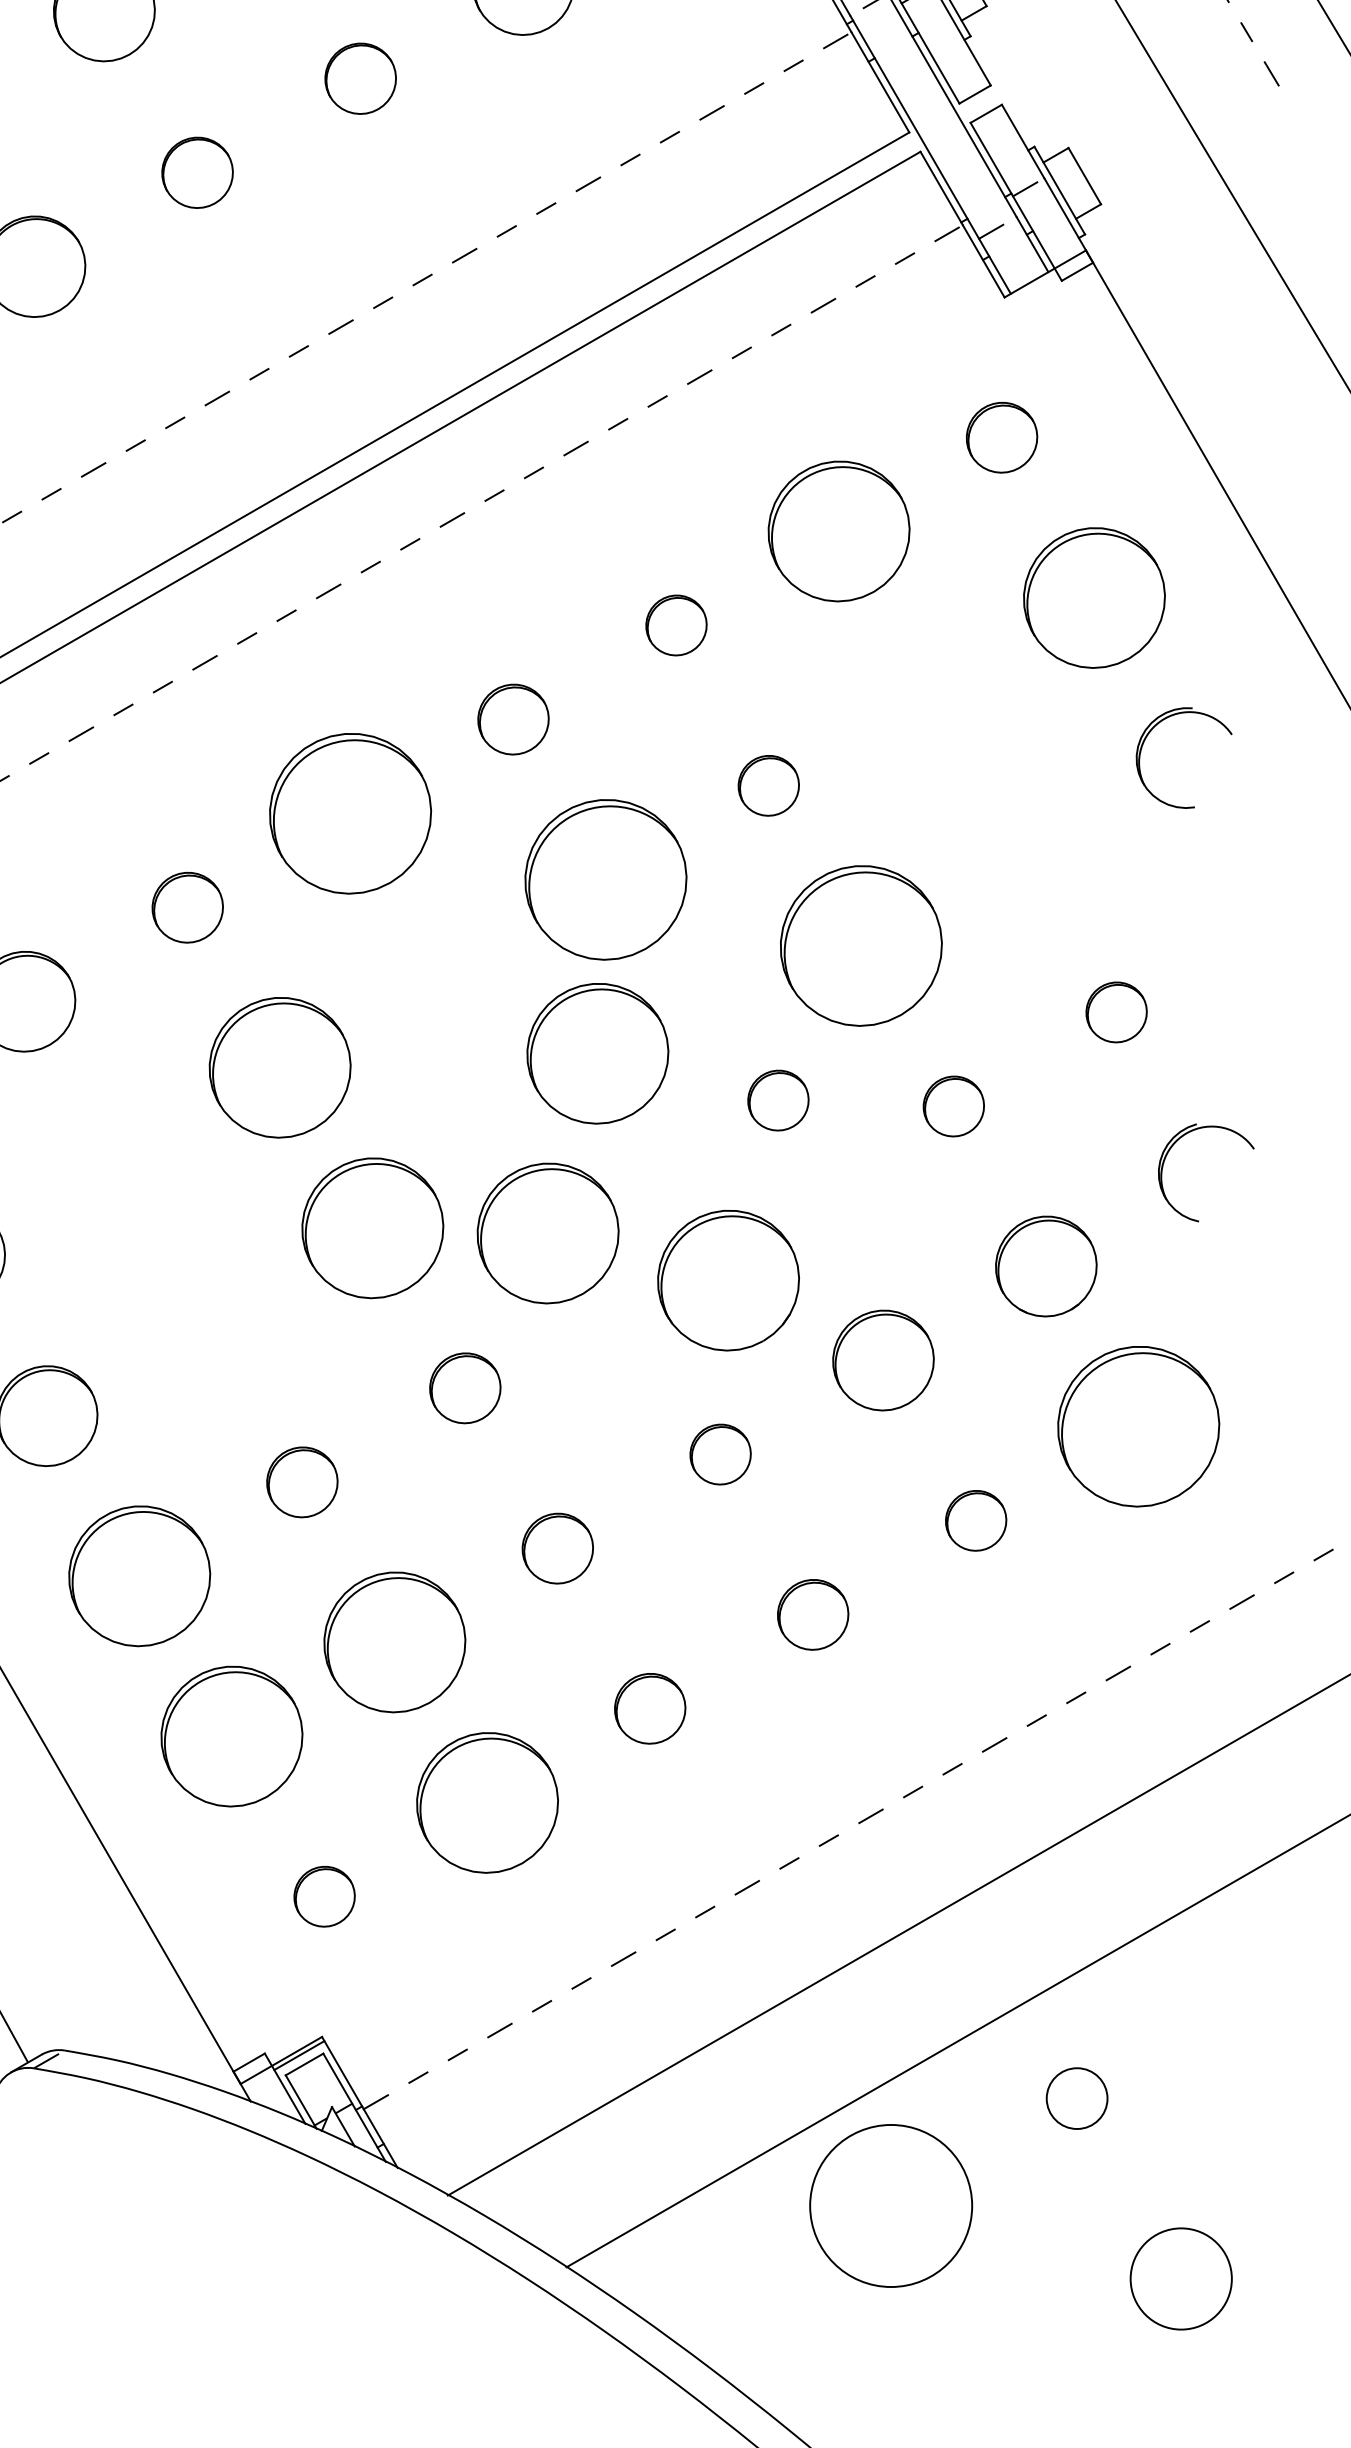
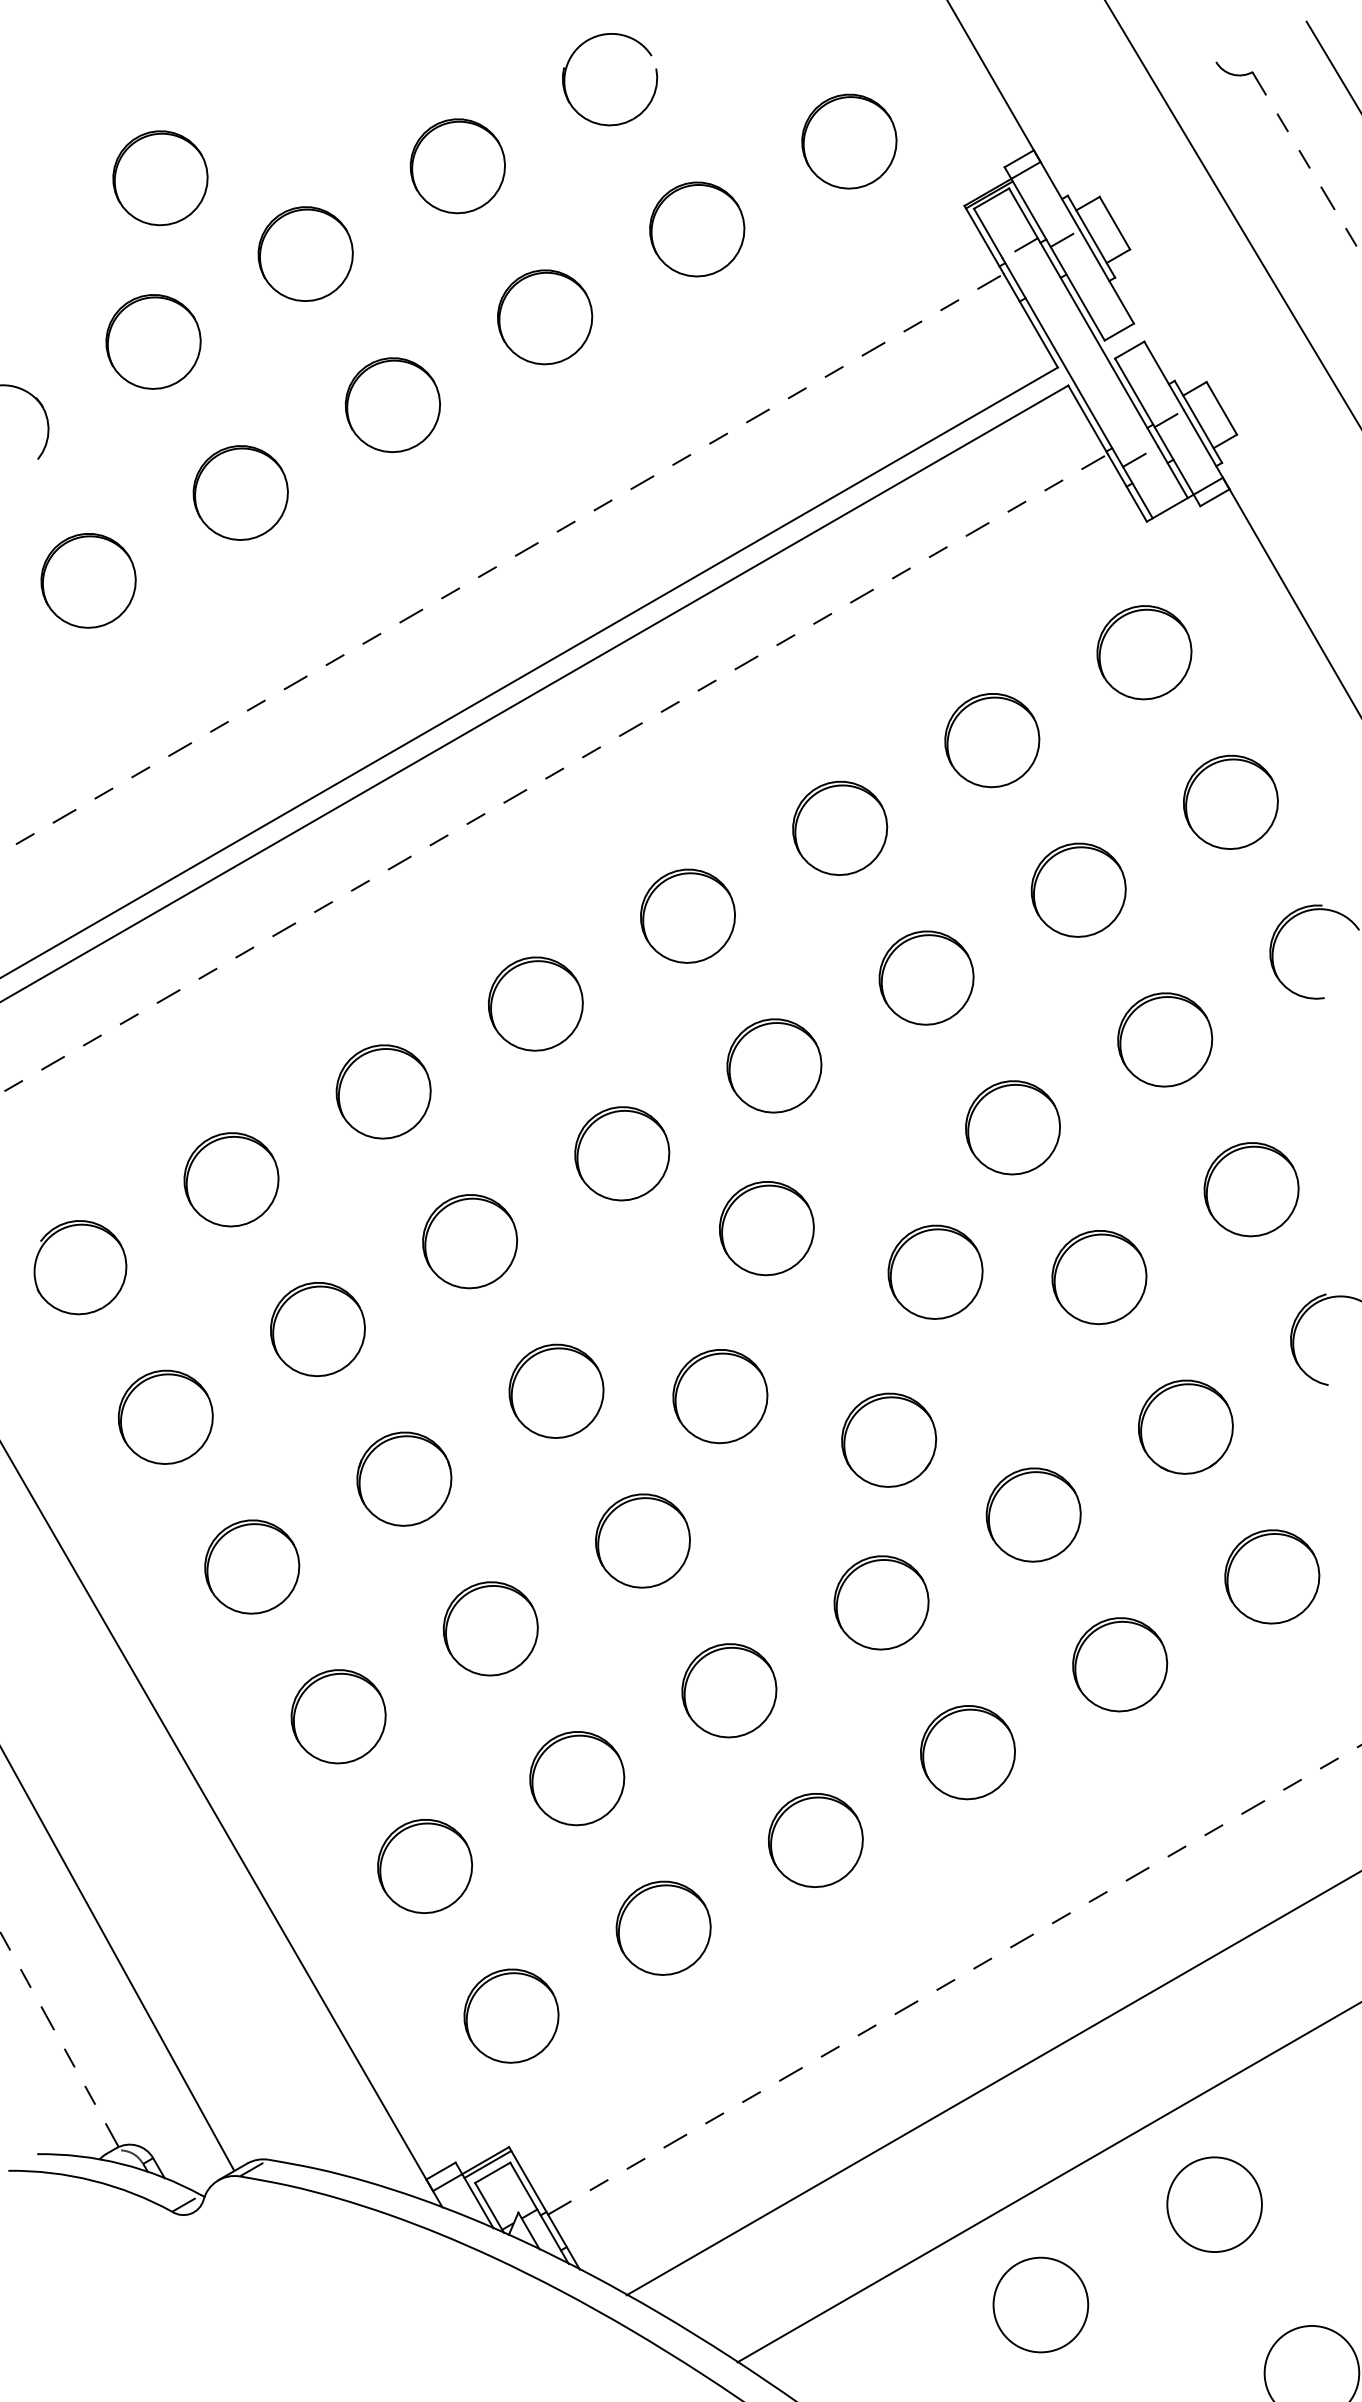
part: (361, 78) -> (545, 317), size x1.43
part: (197, 173) -> (392, 405), size x1.43
part: (1002, 437) -> (1144, 652), size x1.43
part: (839, 531) -> (992, 740), size x0.71
part: (1094, 596) -> (1230, 801), size x0.71
part: (676, 624) -> (840, 827), size x1.67
part: (931, 691) -> (1078, 889), added
part: (512, 718) -> (687, 915), size x1.43
part: (768, 785) -> (926, 977), size x1.67
part: (350, 813) -> (535, 1003), size x0.62
part: (1024, 851) -> (1165, 1039), added
part: (606, 879) -> (774, 1065), size x0.62
part: (187, 907) -> (383, 1091), size x1.43
part: (860, 945) -> (1012, 1127), size x0.62
part: (443, 973) -> (622, 1153), added
part: (1116, 1012) -> (1251, 1189), size x1.67
part: (597, 1053) -> (766, 1228), size x0.71
part: (280, 1067) -> (470, 1241), size x0.71
part: (778, 1099) -> (935, 1271), size x1.67
part: (953, 1106) -> (1099, 1277), size x1.67
part: (117, 1161) -> (317, 1329), added
part: (372, 1227) -> (556, 1390), size x0.71
part: (548, 1233) -> (720, 1396), size x0.71
part: (729, 1279) -> (889, 1439), size x0.71
part: (210, 1321) -> (404, 1478), added
part: (464, 1387) -> (642, 1540), size x1.43
part: (1139, 1426) -> (1272, 1576), size x0.62
part: (720, 1454) -> (881, 1602), size x1.67
part: (302, 1481) -> (490, 1628), size x1.43
part: (976, 1520) -> (1120, 1664), size x1.67
part: (557, 1548) -> (729, 1690), size x1.43
part: (139, 1576) -> (338, 1716), size x0.71
part: (812, 1614) -> (967, 1752), size x1.43
part: (395, 1642) -> (577, 1778), size x0.71
part: (649, 1708) -> (815, 1840), size x1.43
part: (232, 1736) -> (425, 1866), size x0.71
part: (487, 1801) -> (663, 1927), size x0.71
part: (324, 1896) -> (511, 2015), size x1.67
circle: (1076, 2098) -> (1214, 2204), size x1.67
circle: (890, 2205) -> (1040, 2304), size x0.62

